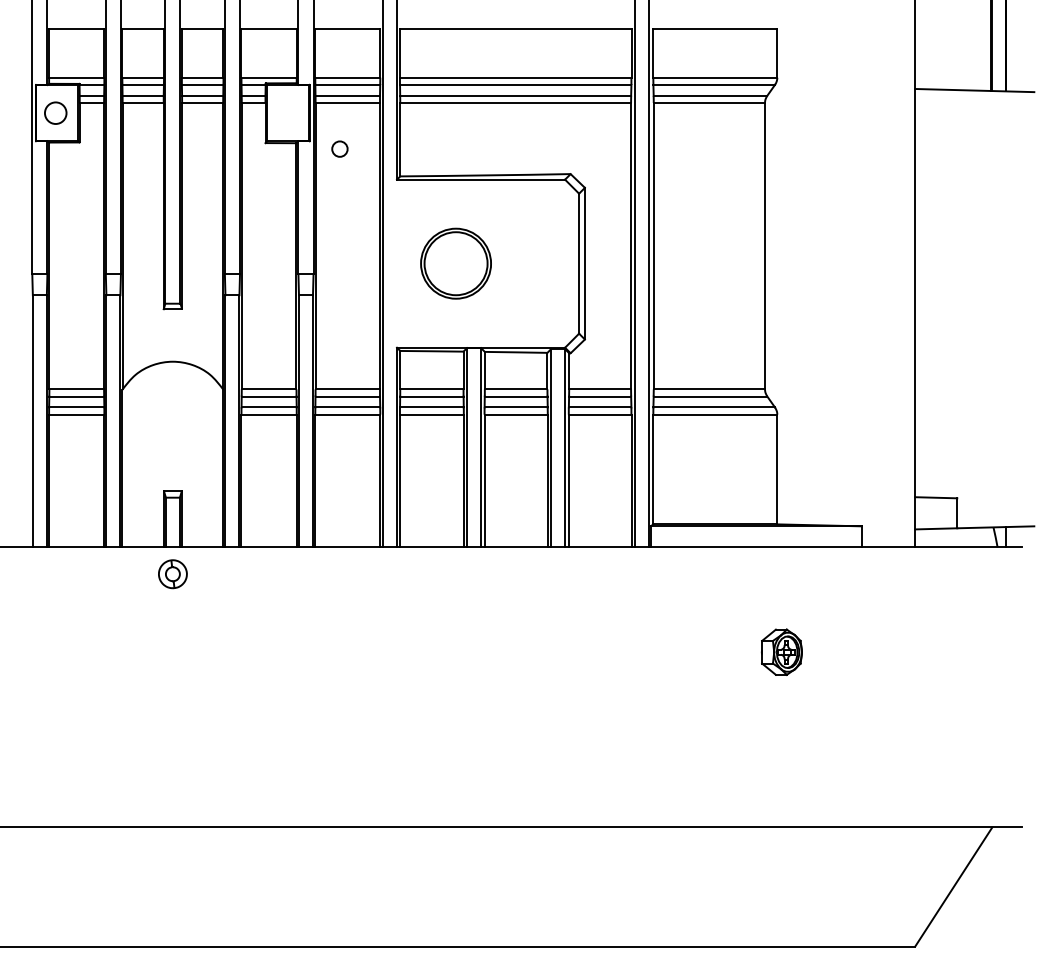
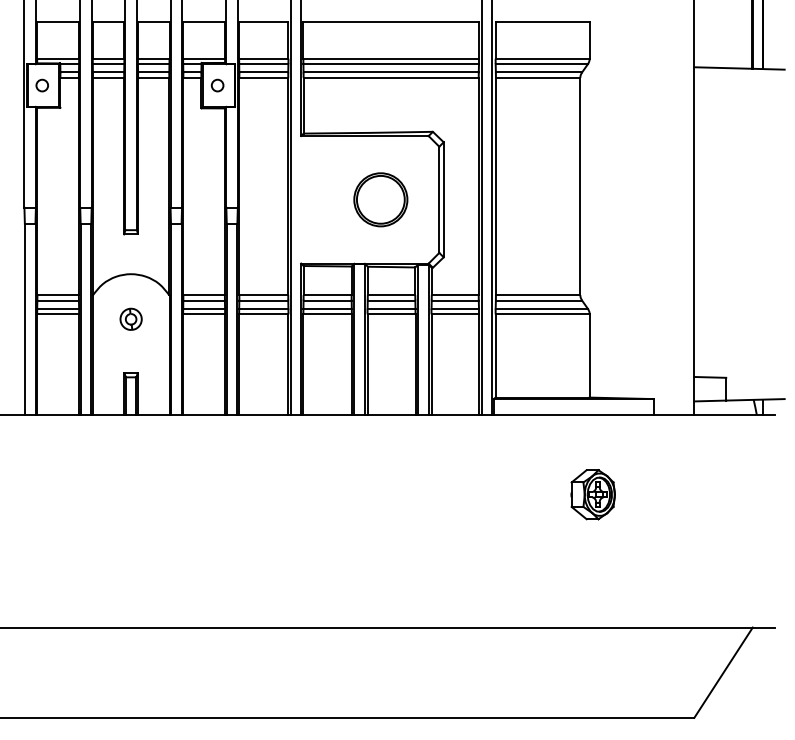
circle: (55, 112) -> (42, 85), size x0.71
circle: (339, 148) -> (217, 85), moved
part: (455, 263) -> (380, 199), moved
part: (172, 574) -> (130, 319), moved
part: (781, 651) -> (592, 494), size x1.43

